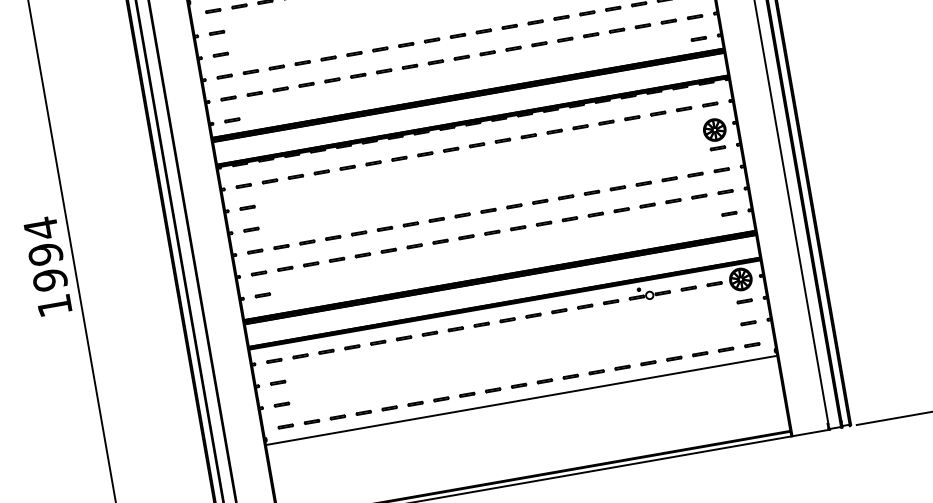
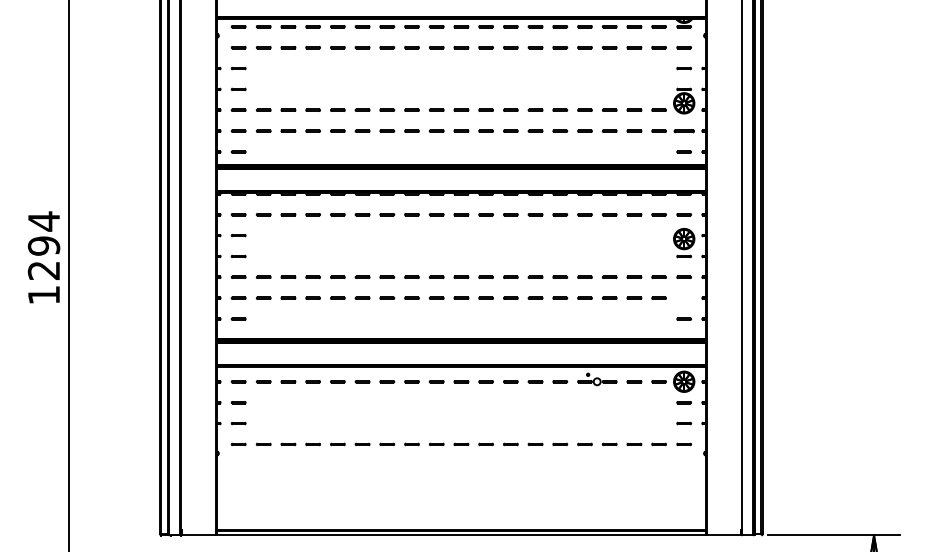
part: (694, 16) -> (683, 130), size x1.4
part: (724, 191) -> (683, 297), removed
text: (50, 279) -> (44, 270), 1994 -> 1294
line: (521, 400) -> (461, 458), removed

